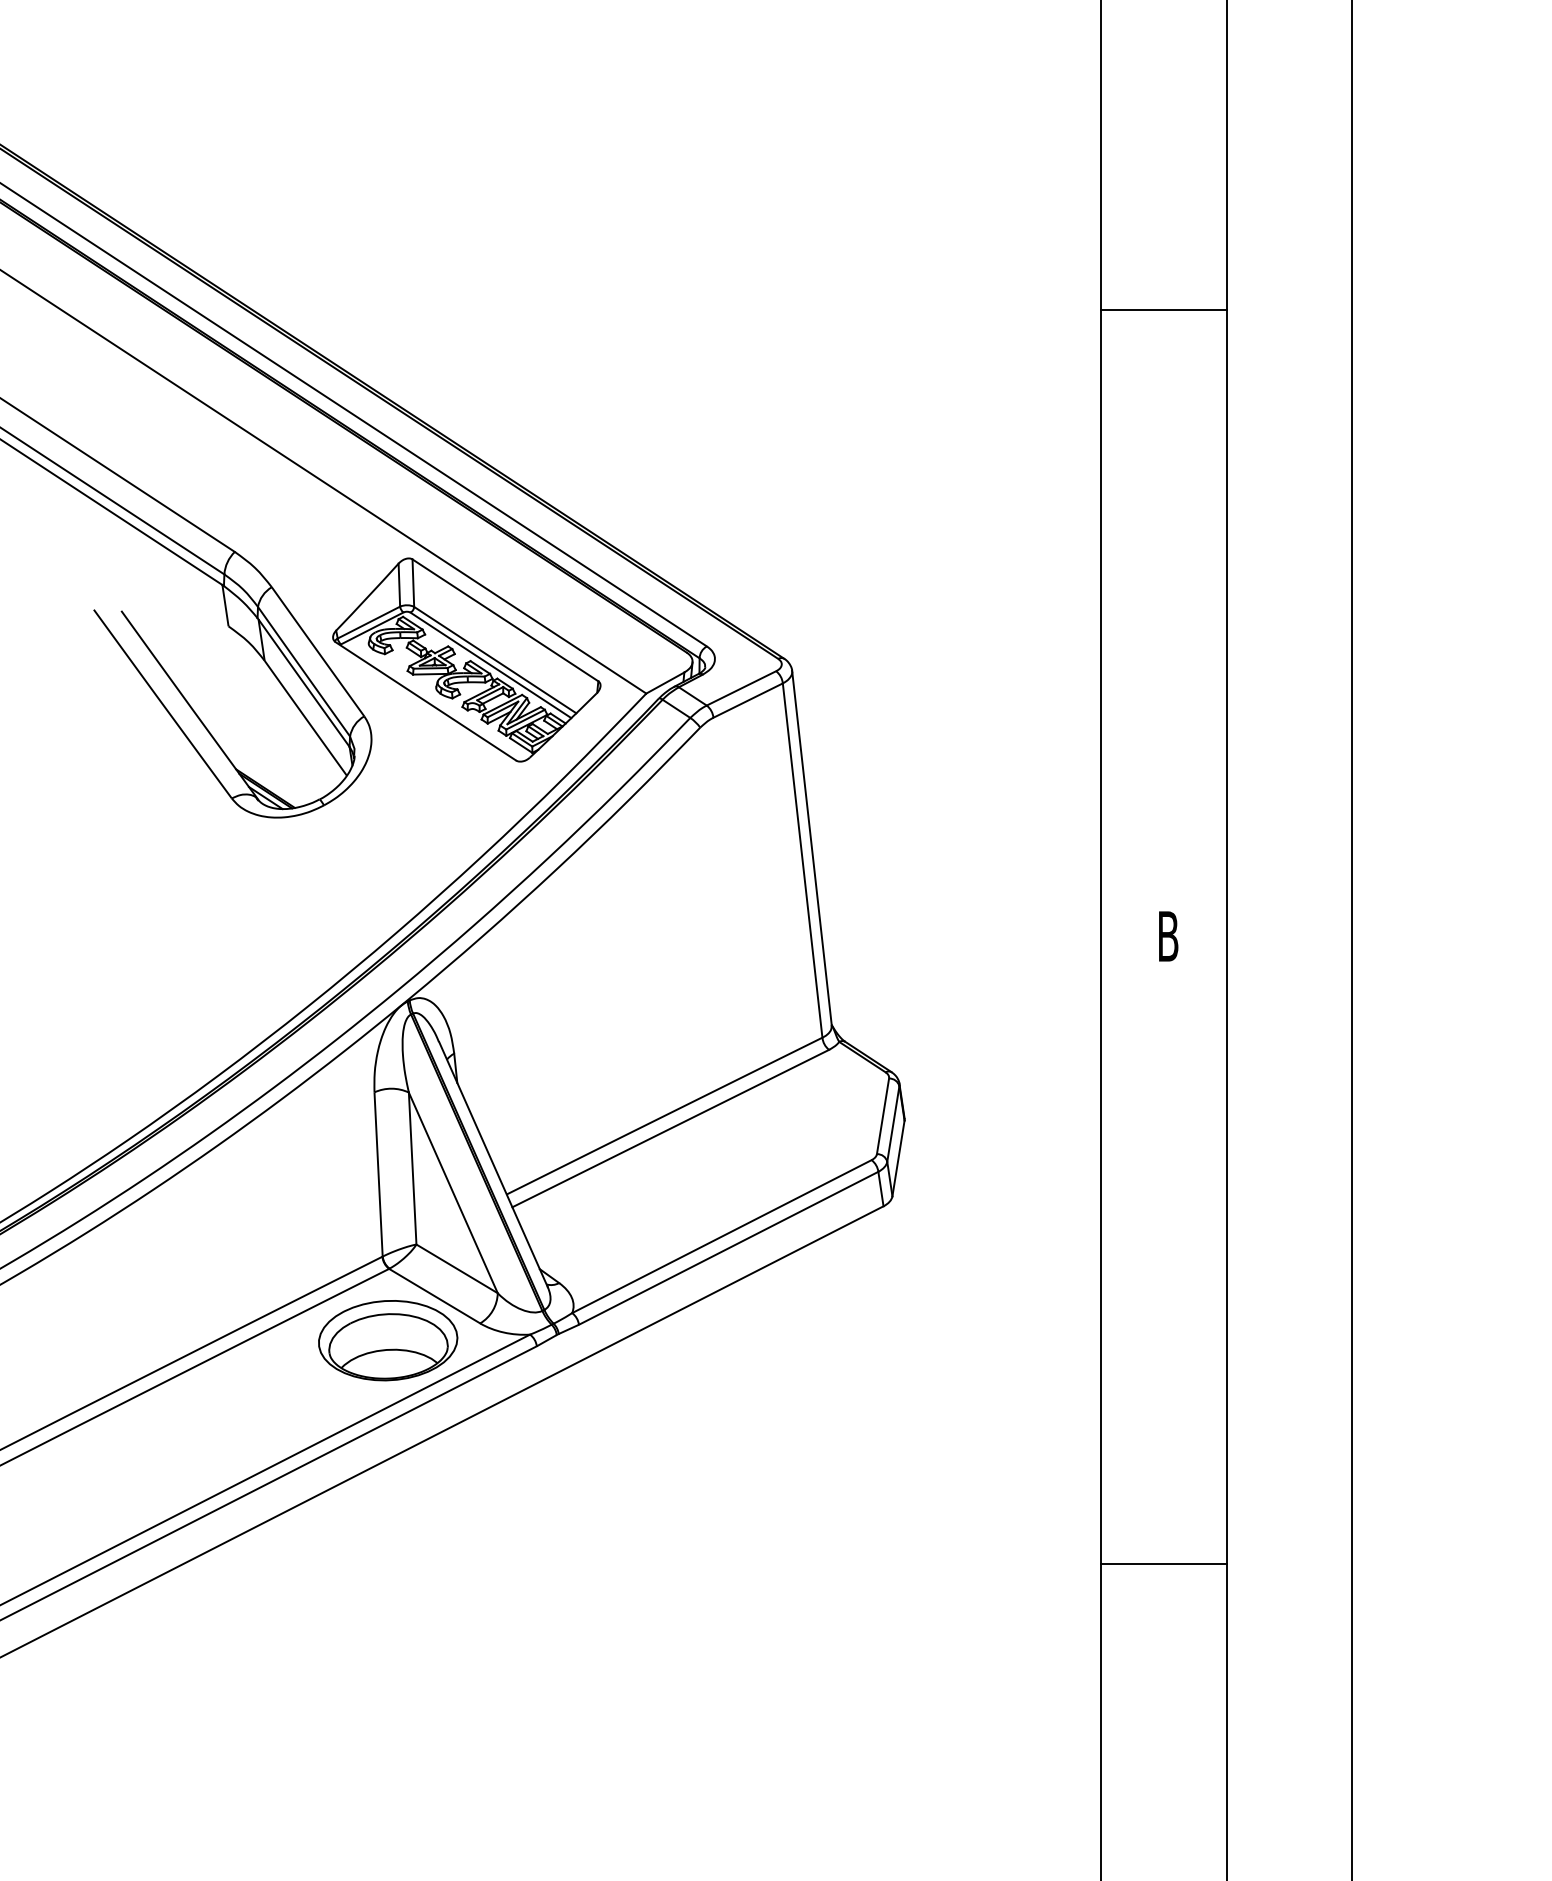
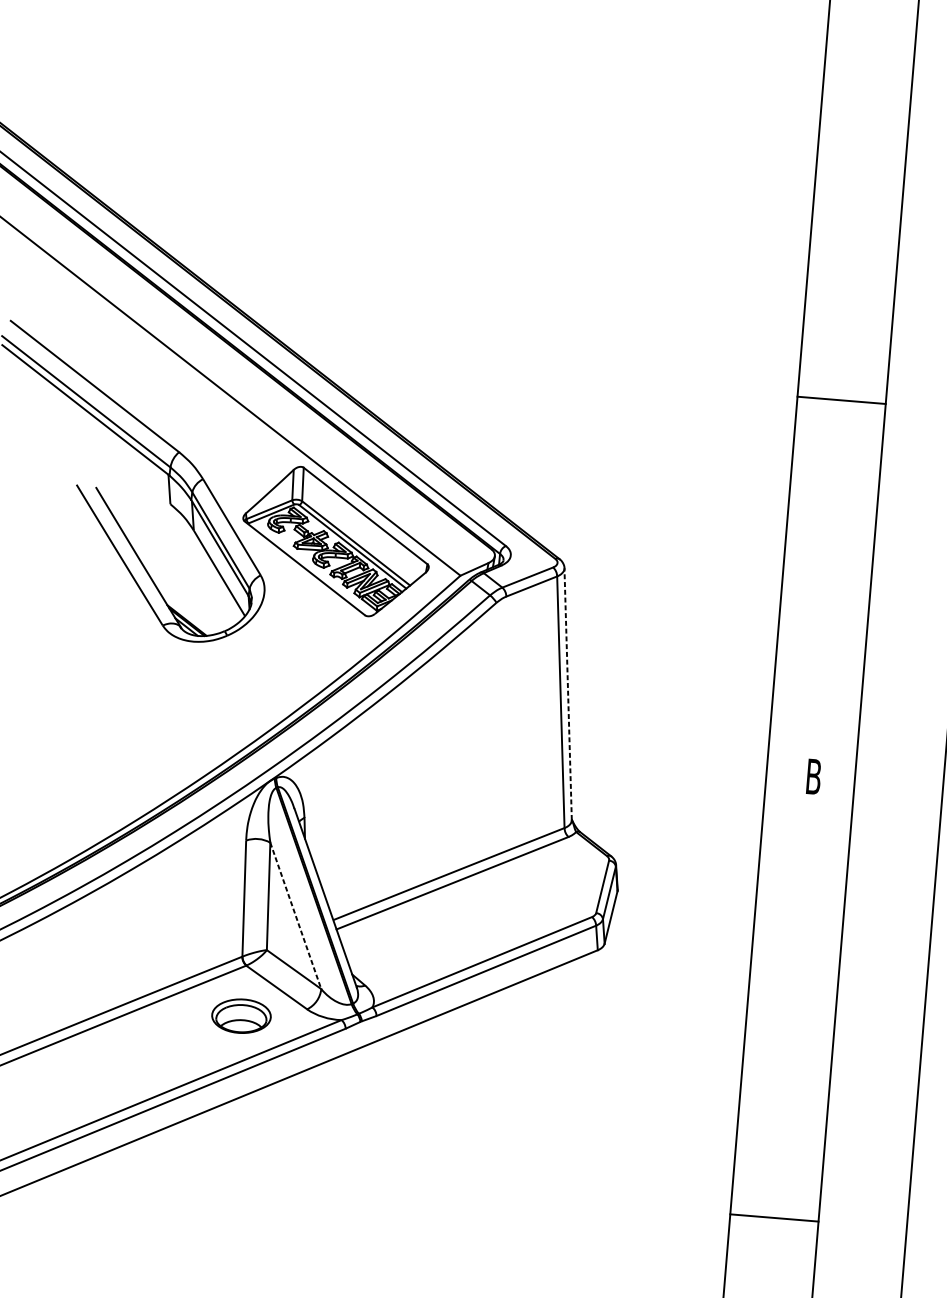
line: (1163, 309) -> (841, 400), moved
line: (811, 847) -> (567, 693), solid -> dashed
line: (453, 1192) -> (295, 915), solid -> dashed
part: (388, 1340) -> (241, 1016), size x0.6

